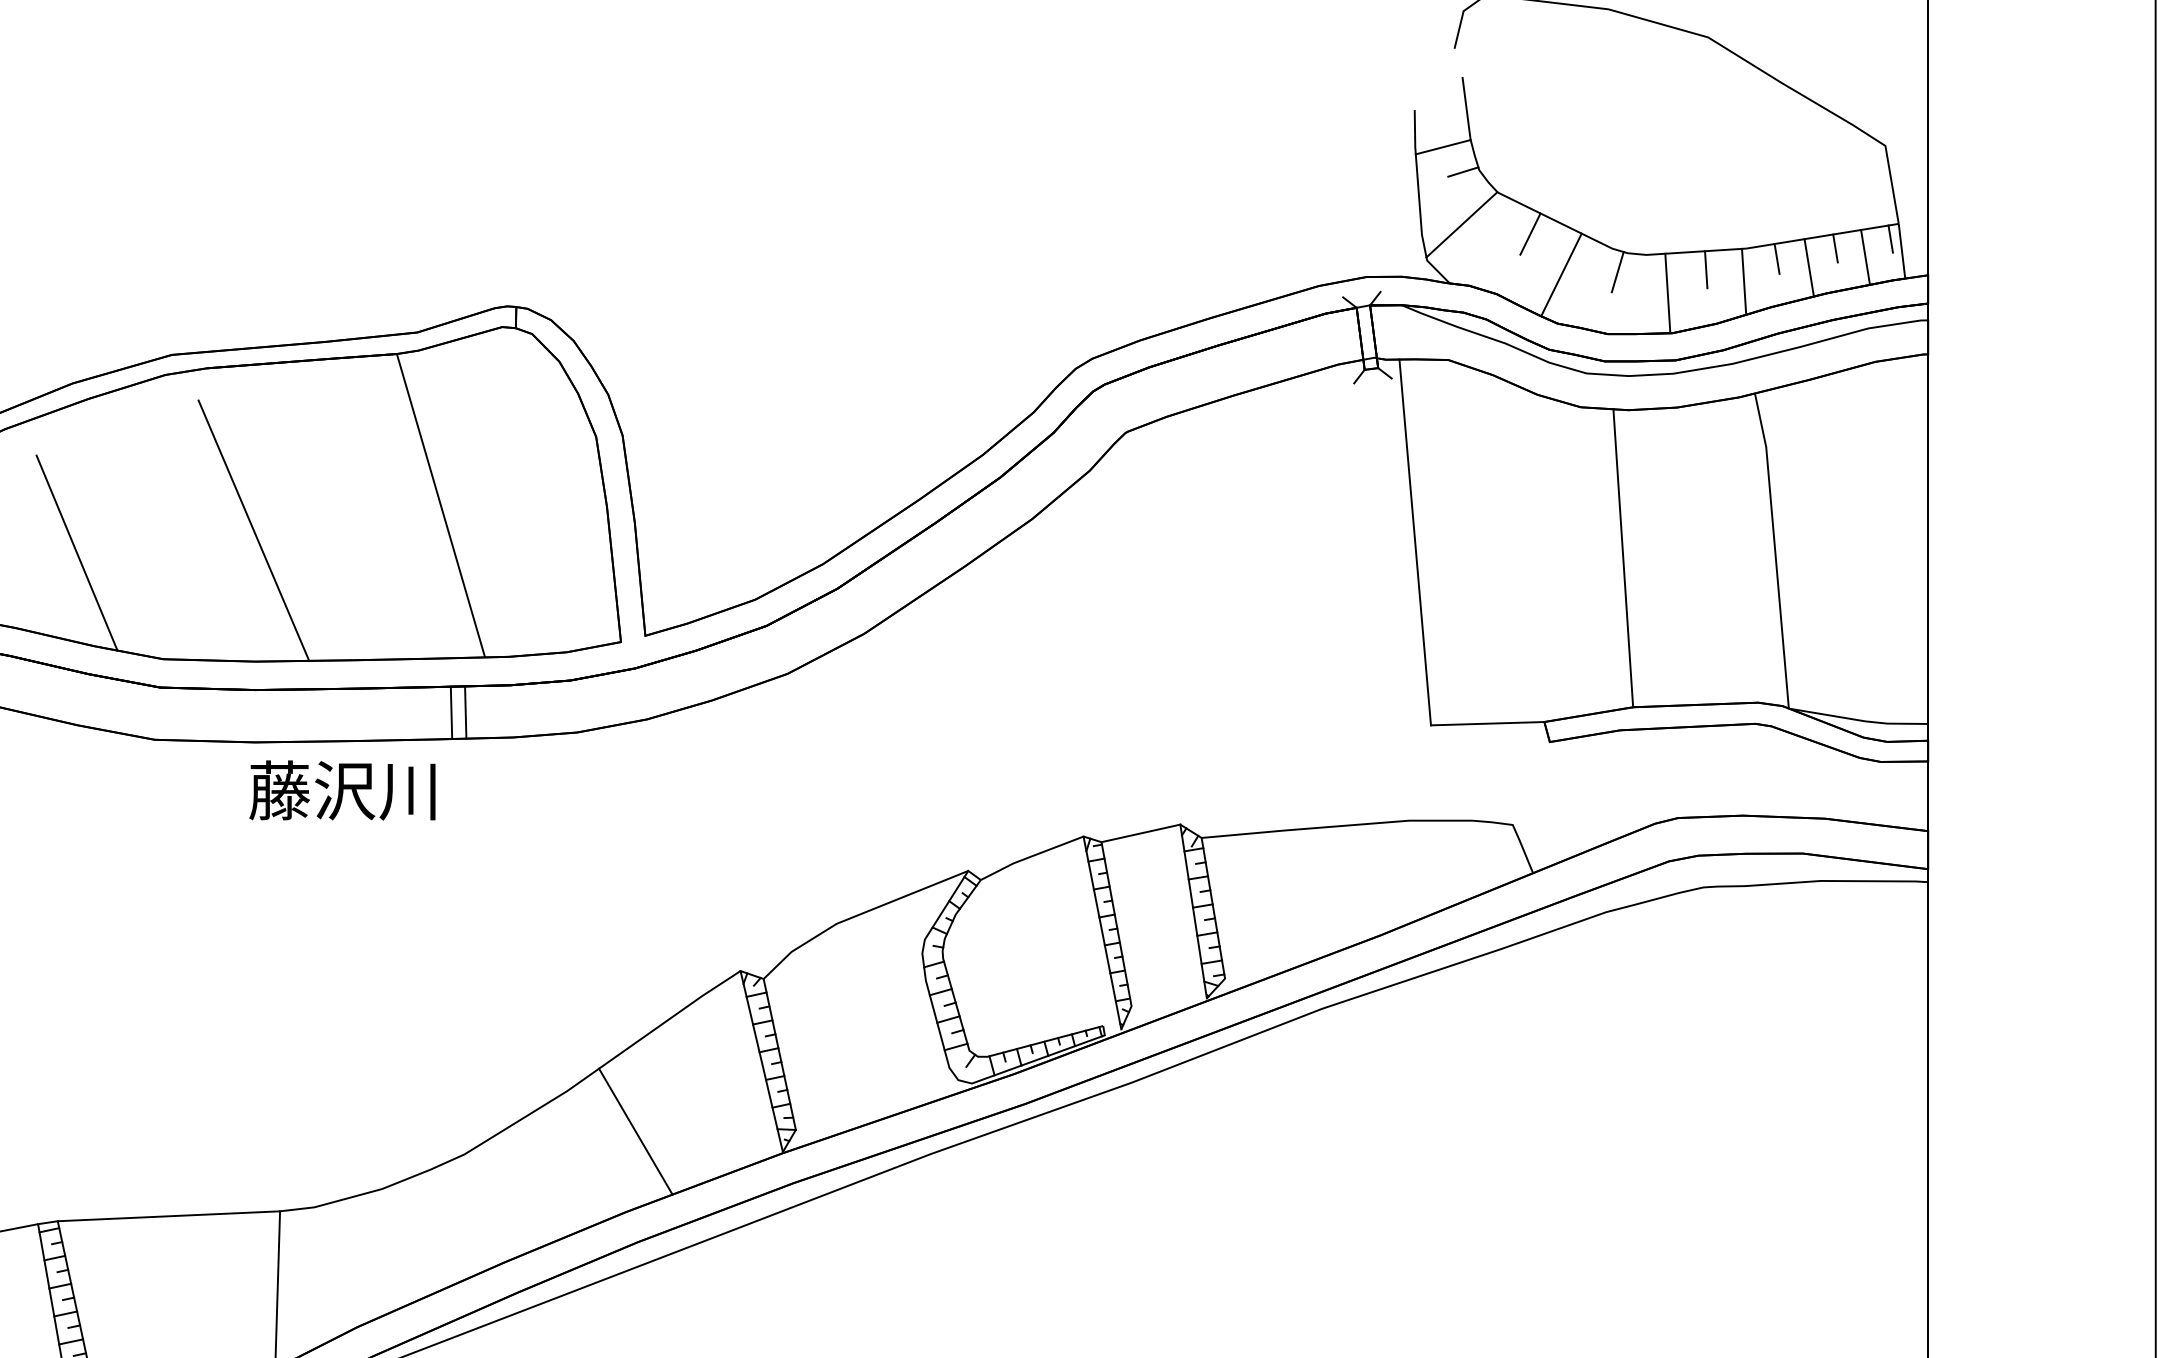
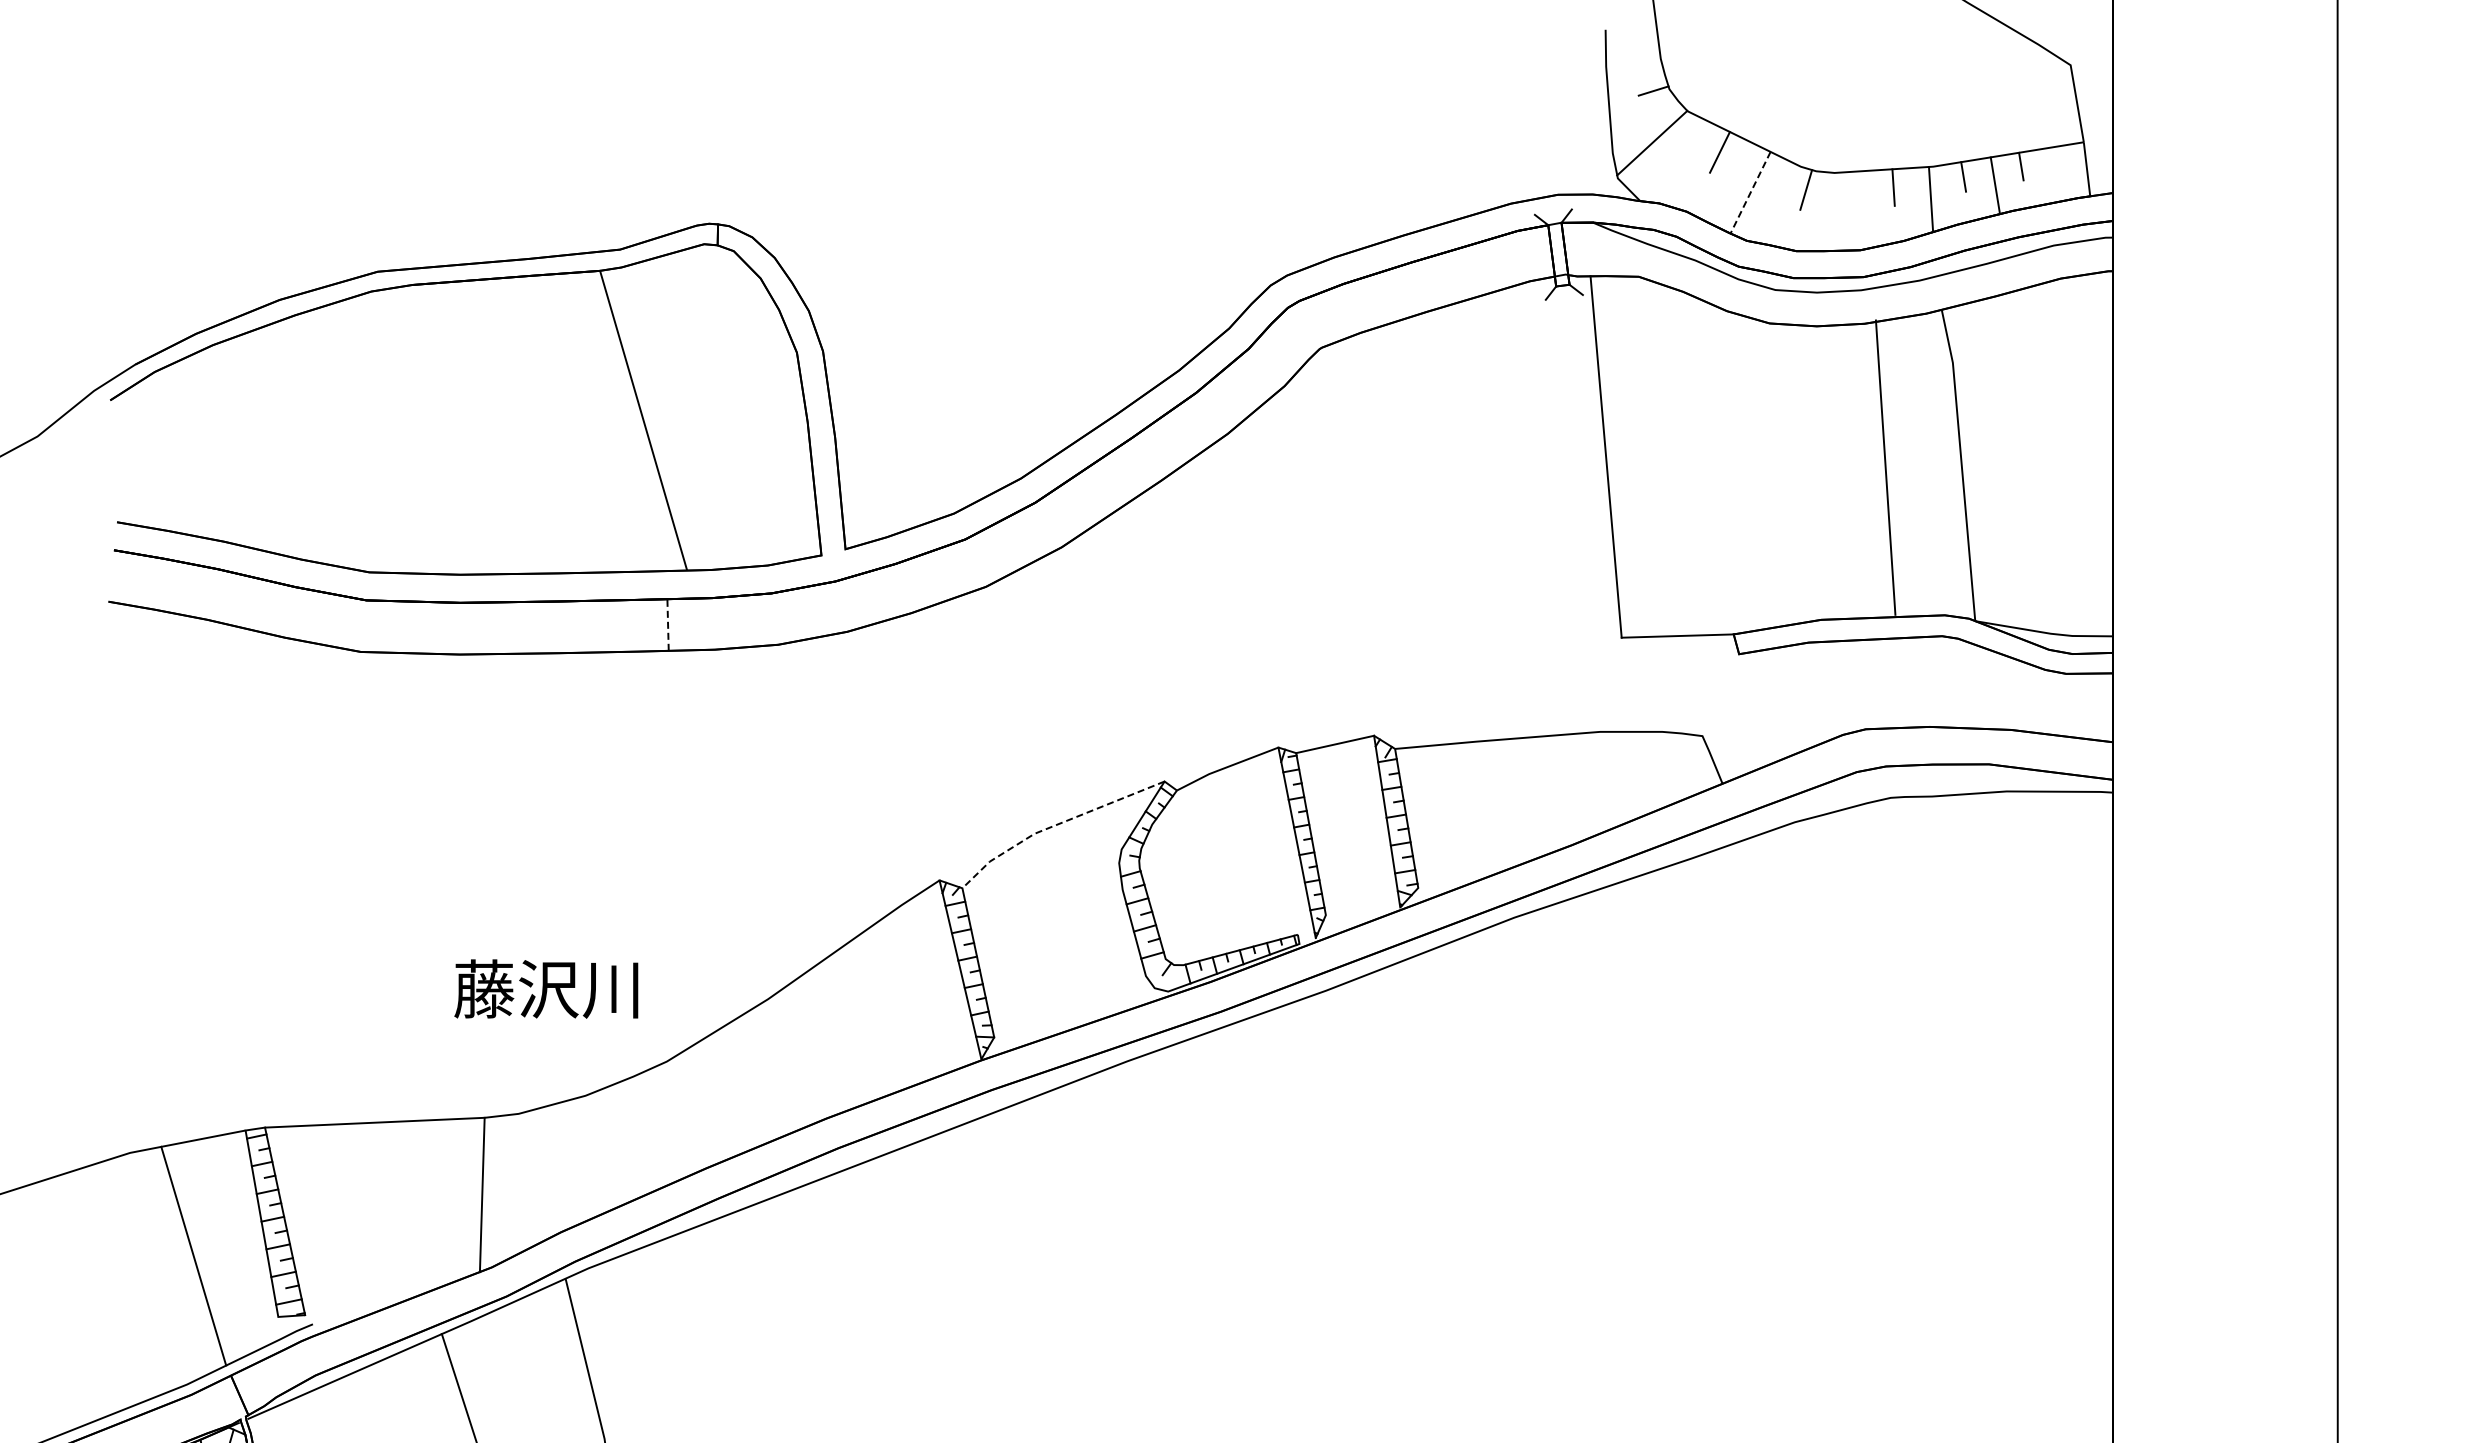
line: (1442, 147) -> (1633, 66), removed
line: (1890, 238) -> (2075, 156), removed
line: (1865, 257) -> (2050, 175), removed
line: (1561, 275) -> (1750, 193), solid -> dashed
line: (1667, 292) -> (1855, 210), removed
line: (253, 529) -> (458, 444), removed
line: (77, 553) -> (284, 467), removed
line: (1623, 558) -> (1885, 467), moved
line: (466, 711) -> (668, 624), solid -> dashed
line: (450, 712) -> (653, 625), removed
text: (342, 789) -> (546, 988), moved
line: (857, 915) -> (1055, 825), solid -> dashed
line: (635, 1131) -> (835, 1038), removed

